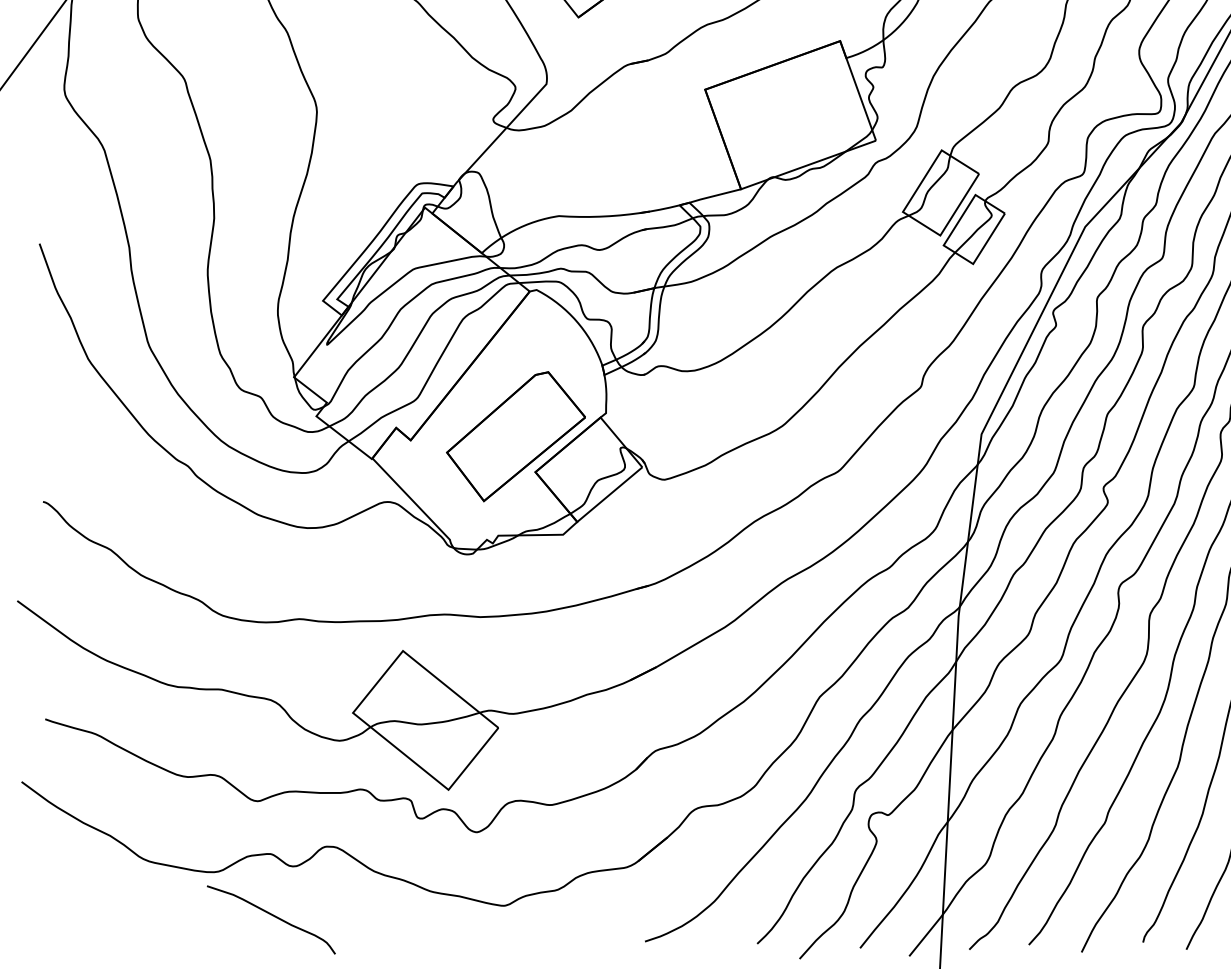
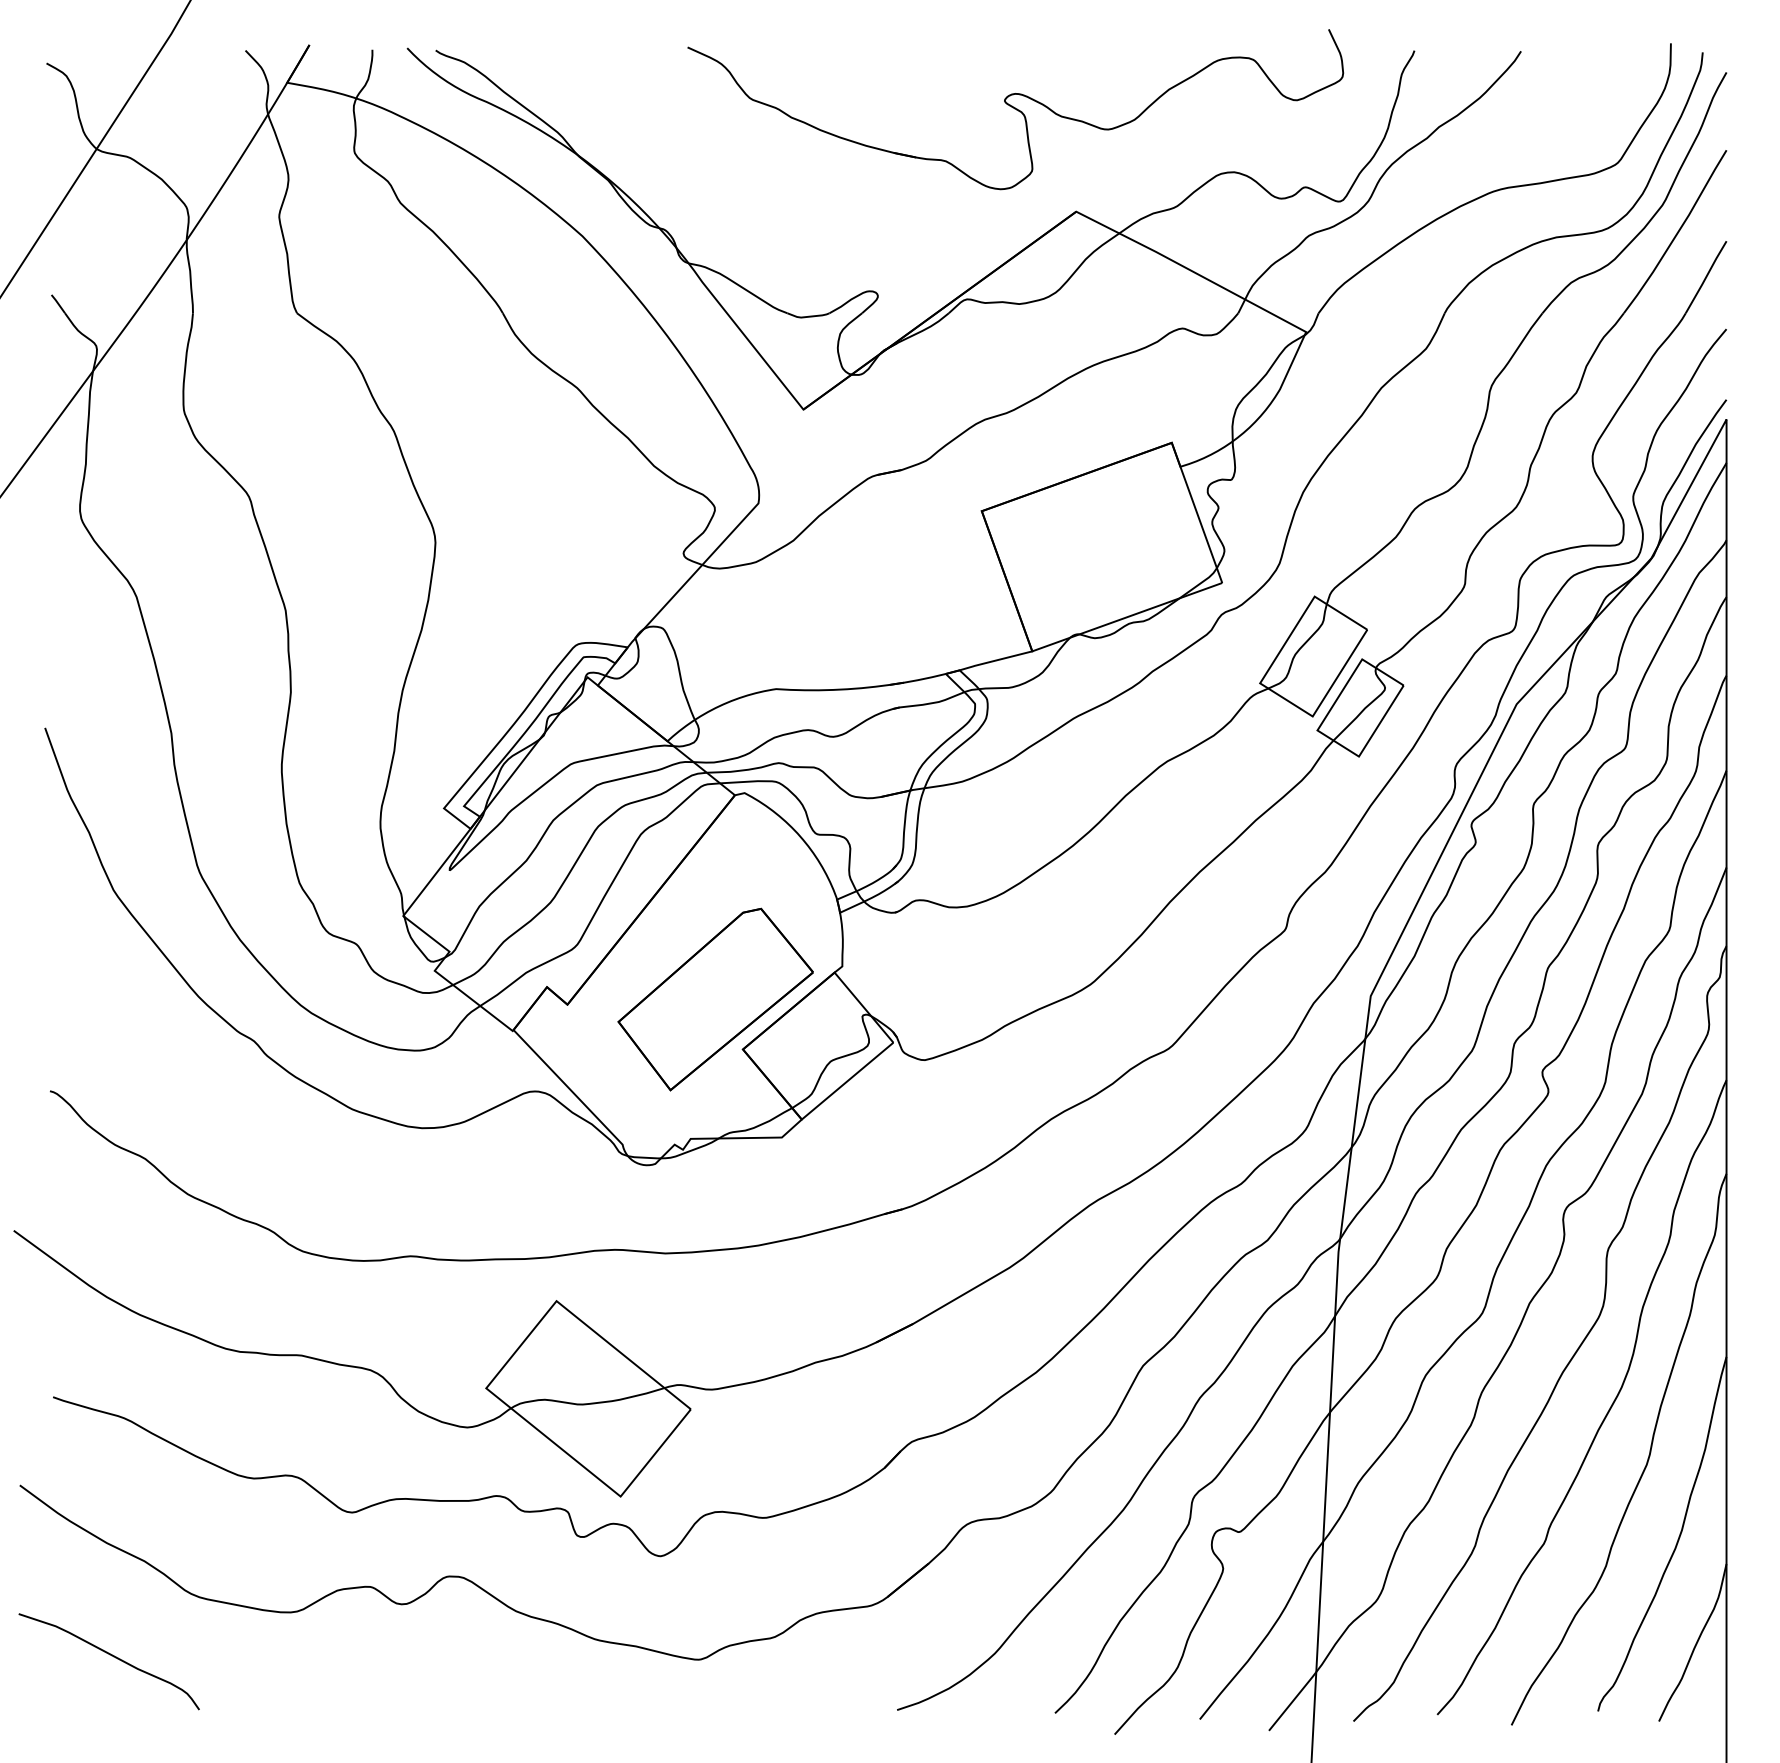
curve: (272, 916) -> (111, 1656), moved

